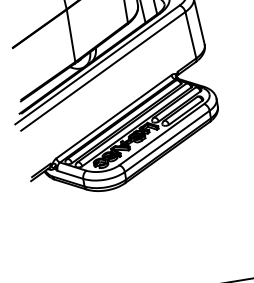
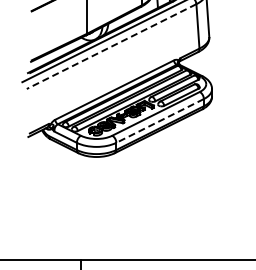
line: (103, 71) -> (111, 46), solid -> dashed
line: (167, 140) -> (160, 120), solid -> dashed

